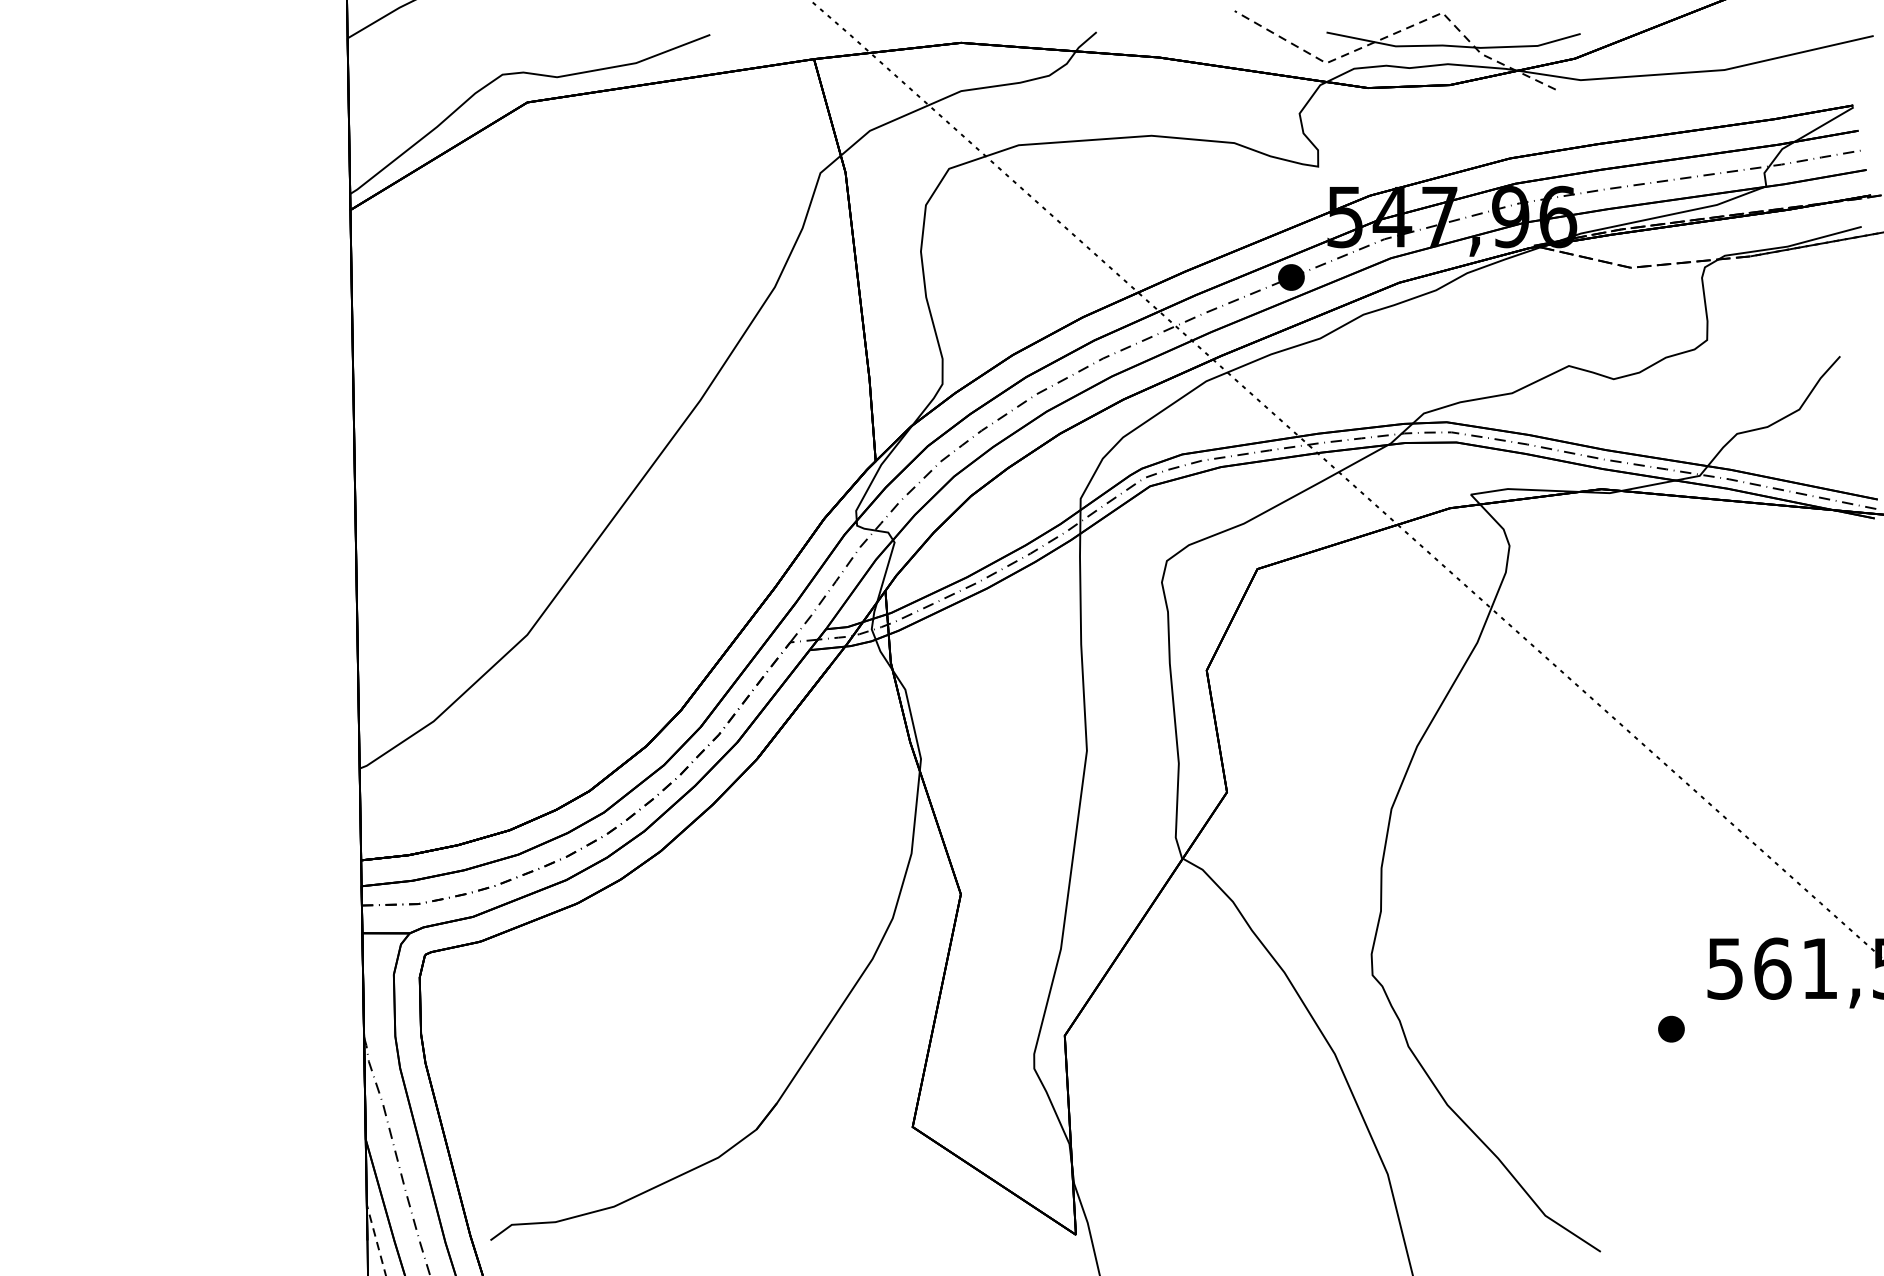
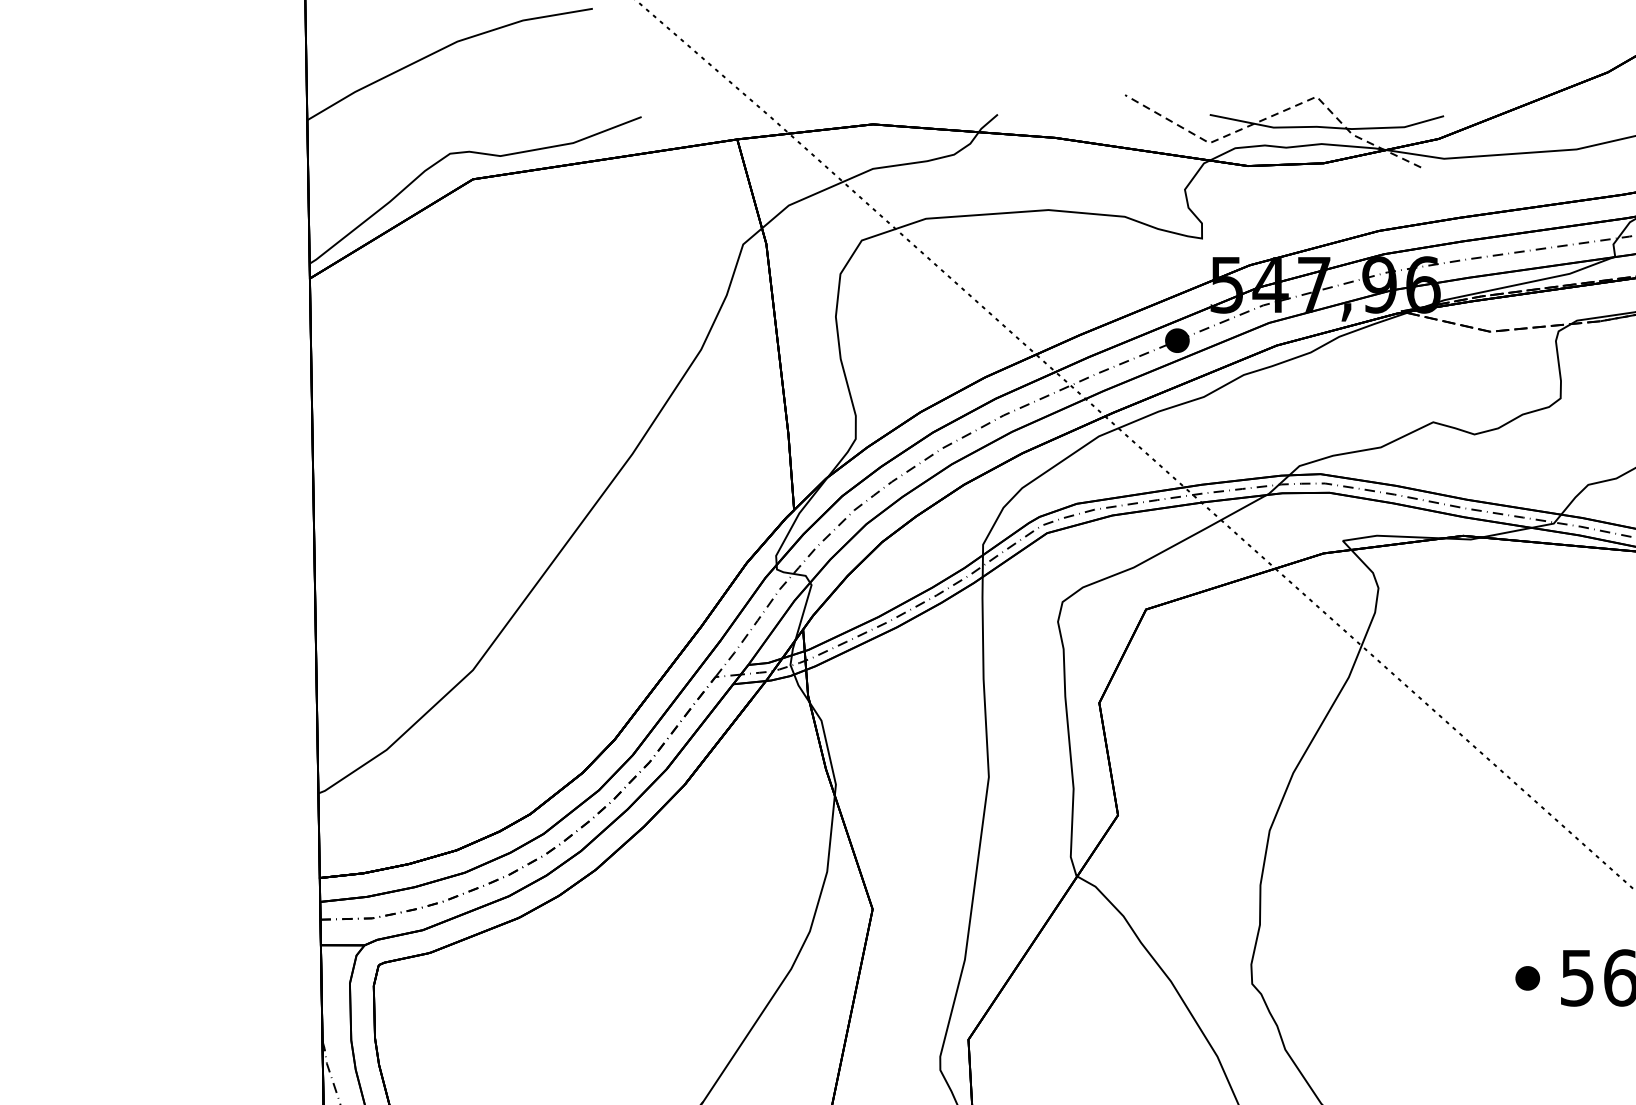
part: (1671, 1028) -> (1527, 977), moved

